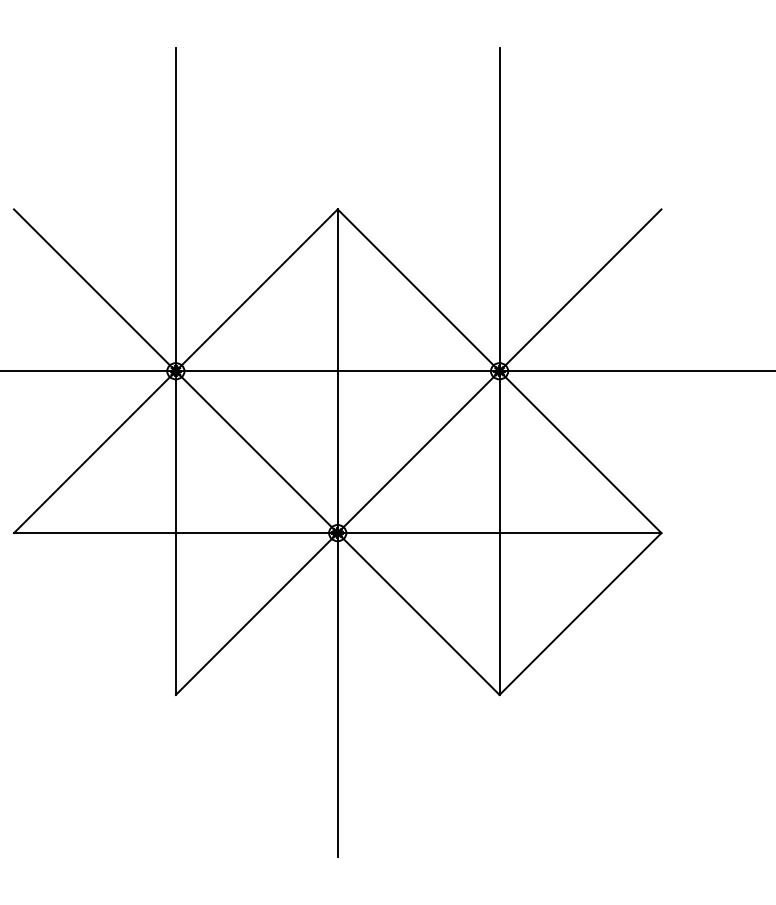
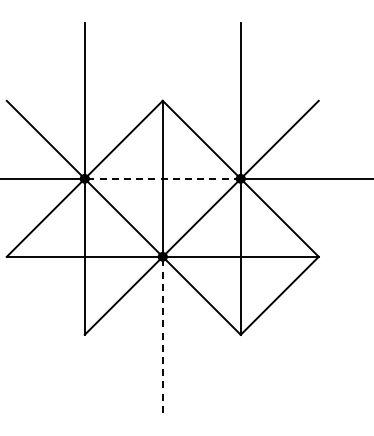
line: (337, 370) -> (162, 178), solid -> dashed
line: (337, 694) -> (162, 334), solid -> dashed

